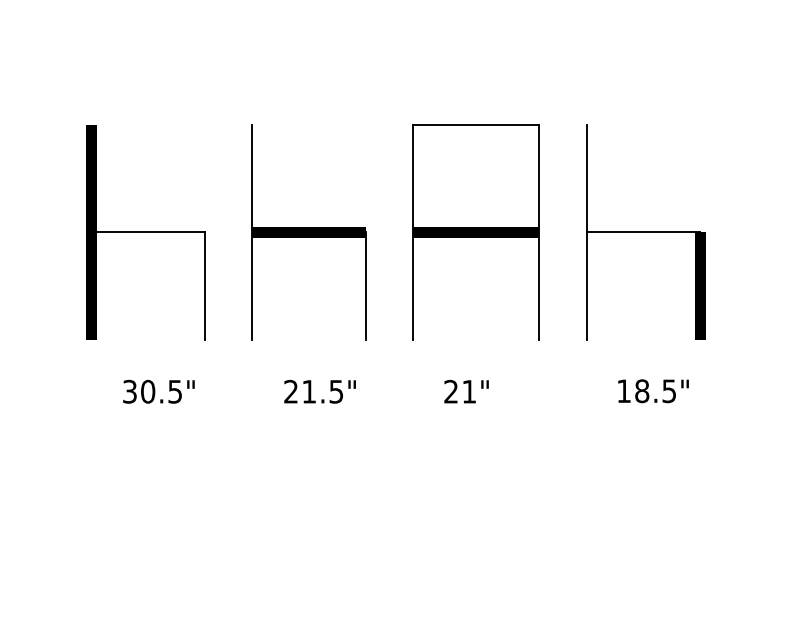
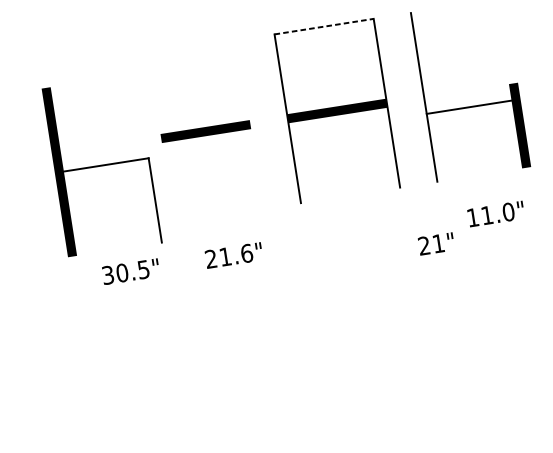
line: (476, 125) -> (324, 26), solid -> dashed
part: (145, 232) -> (101, 165), moved
line: (252, 232) -> (161, 138), removed
line: (643, 232) -> (471, 106), moved
line: (366, 285) -> (257, 166), removed
text: (158, 391) -> (130, 271), moved
text: (336, 391) -> (246, 253), 21.5" -> 21.6"
text: (466, 391) -> (436, 243), moved
text: (655, 391) -> (497, 214), 18.5" -> 11.0"

